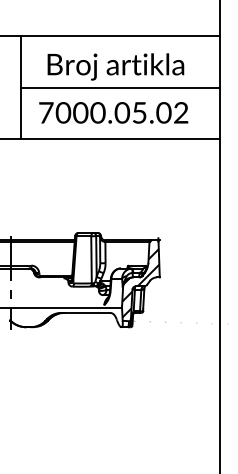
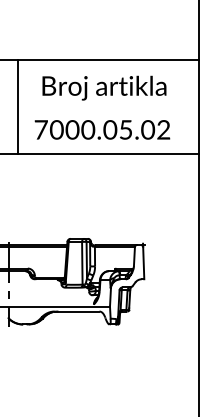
line: (119, 87) -> (107, 106), removed
hatch: (174, 282) -> (157, 283), removed

